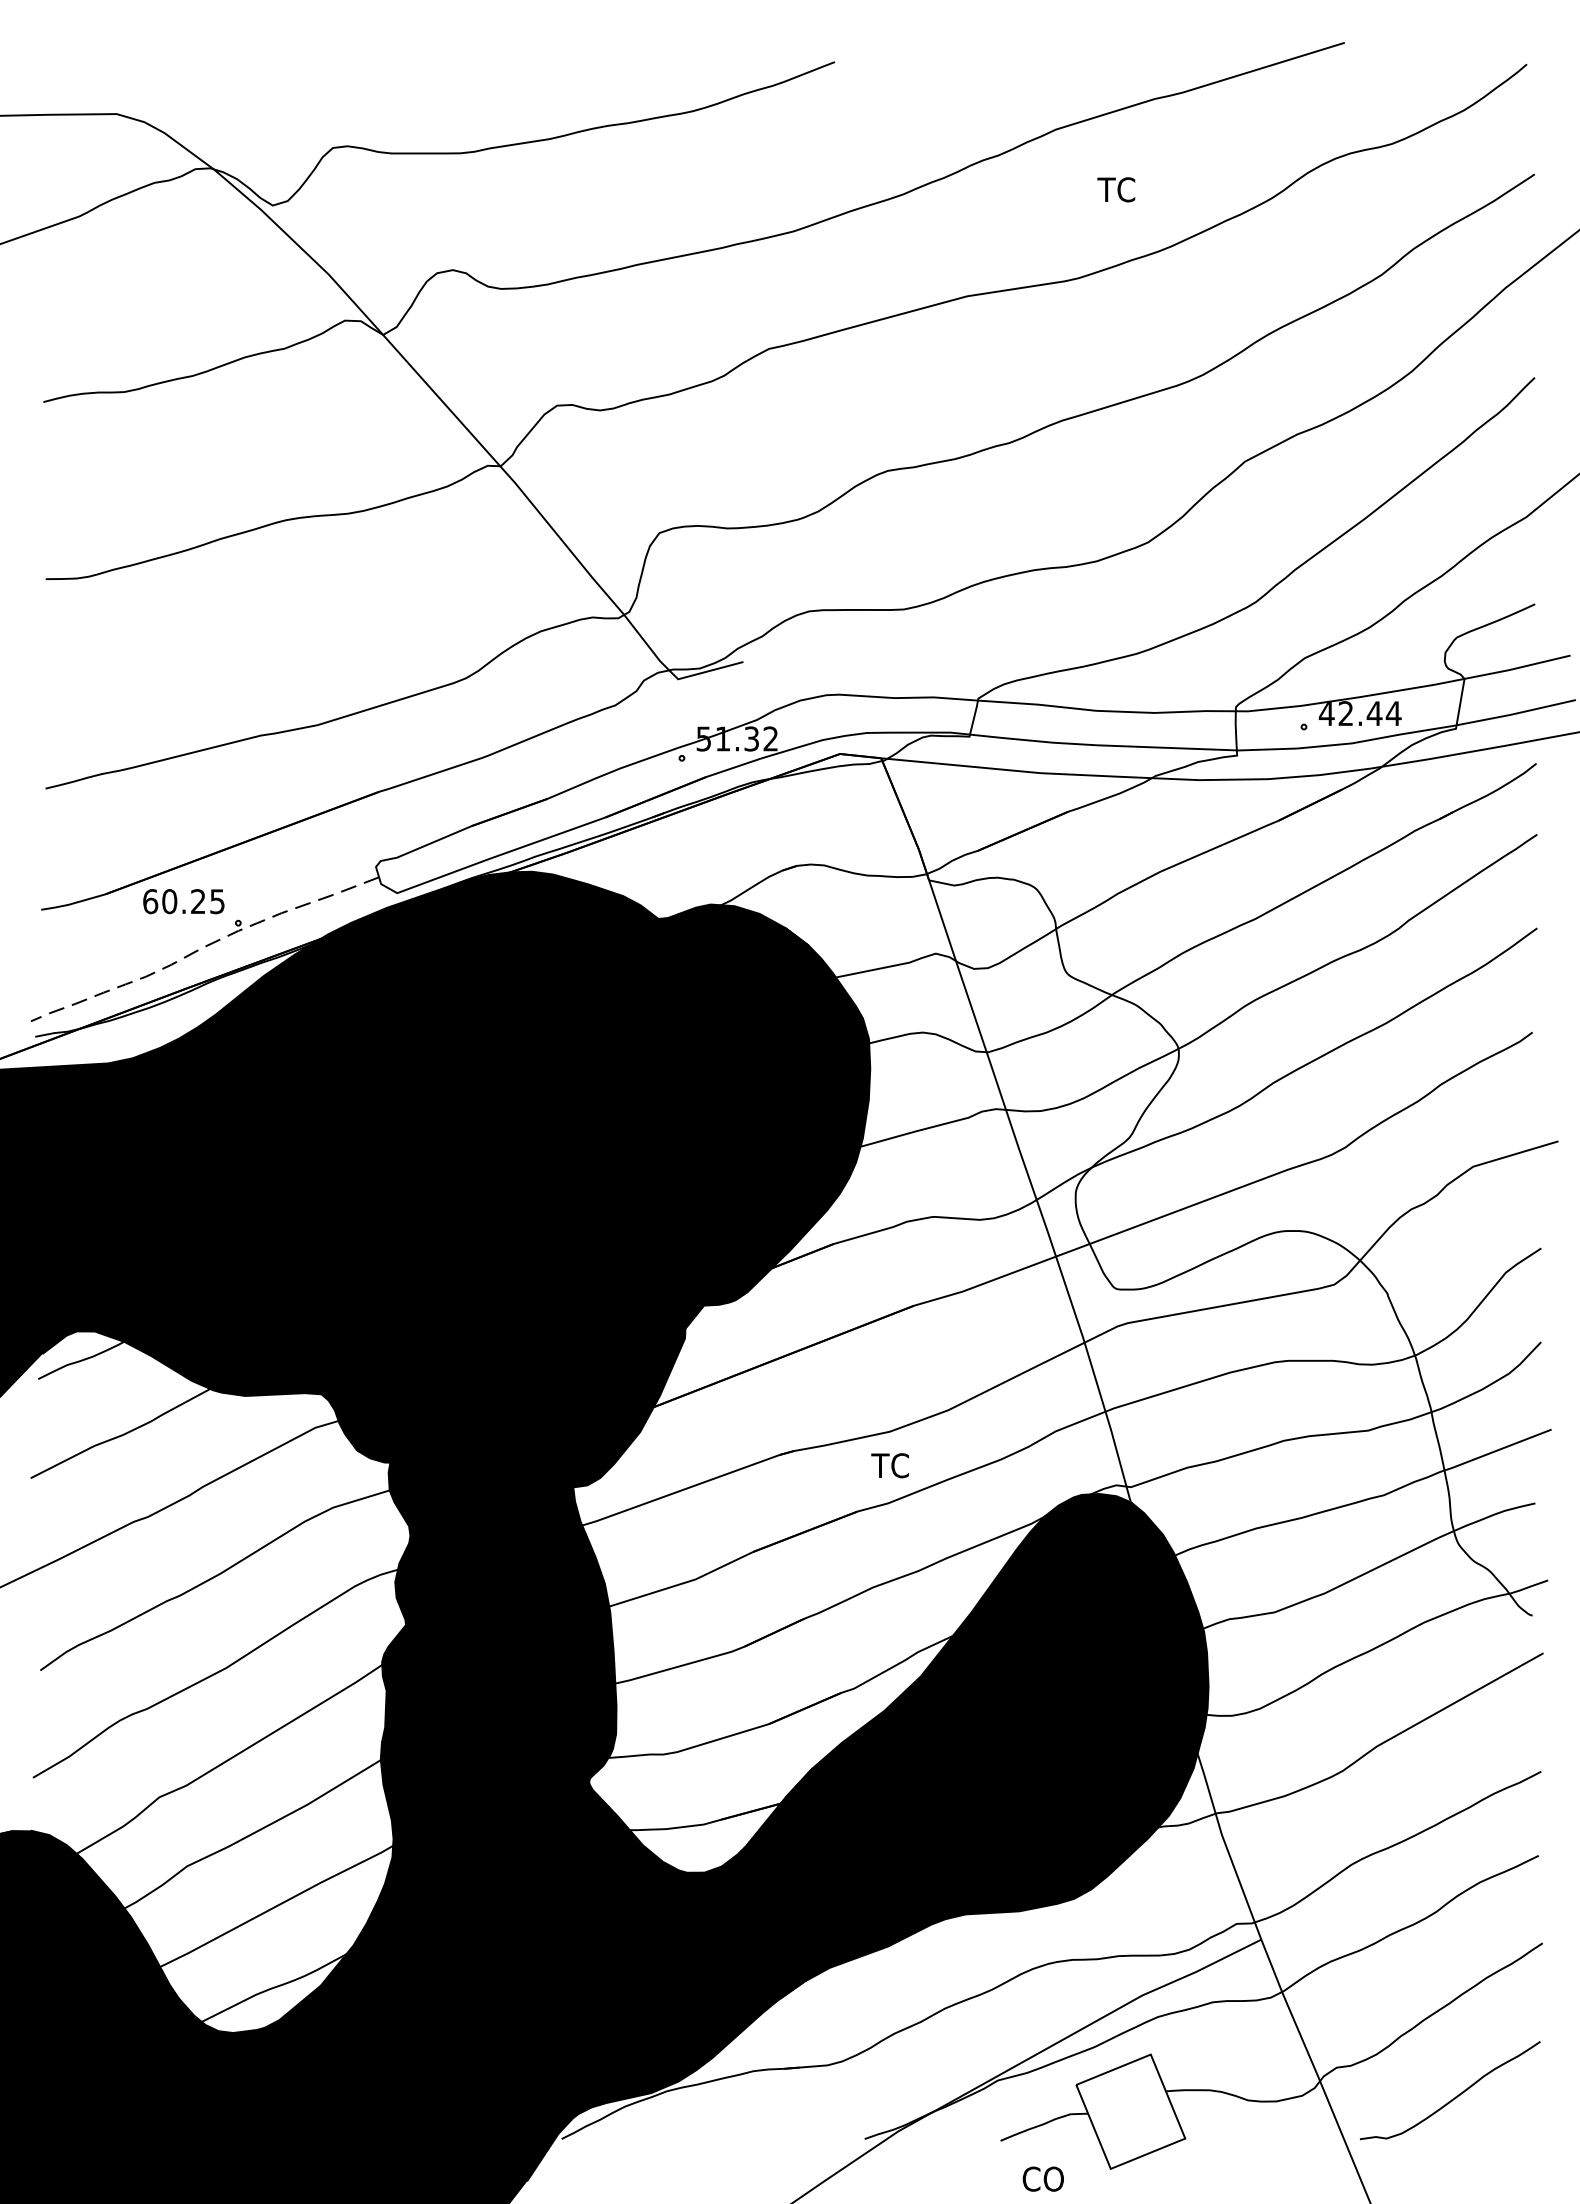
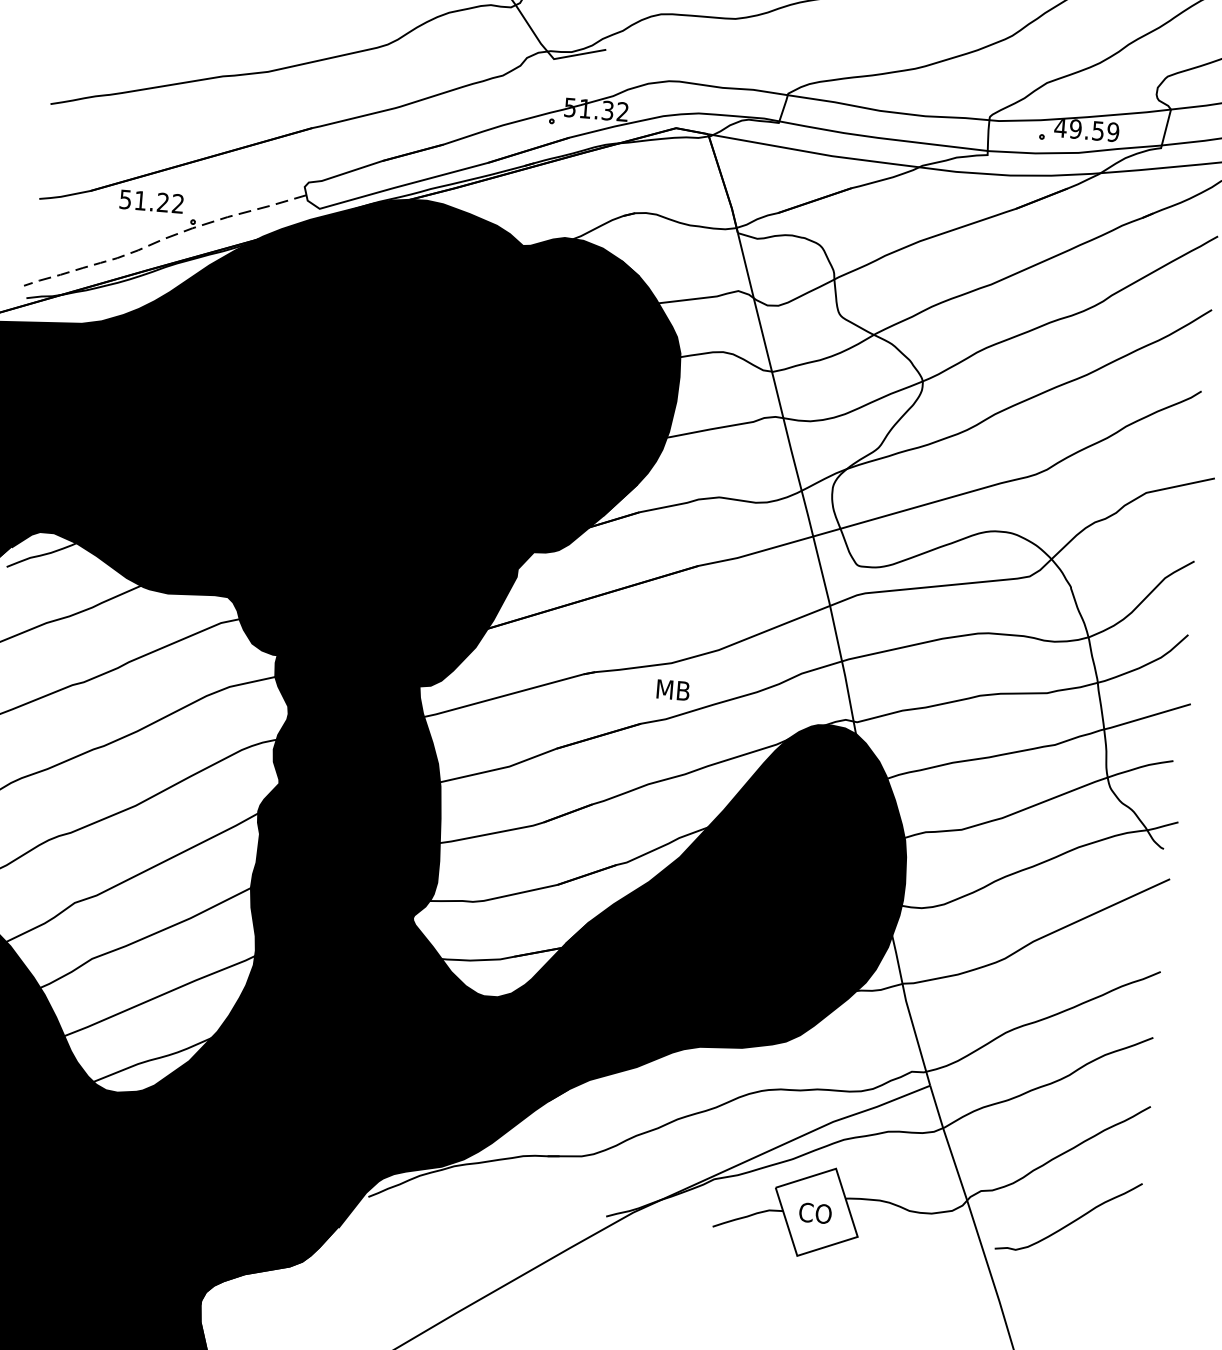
text: (1369, 713) -> (1094, 130), 42.44 -> 49.59
text: (183, 901) -> (151, 201), 60.25 -> 51.22
text: (893, 1465) -> (672, 689), TC -> MB
text: (1042, 2178) -> (814, 1212), moved

